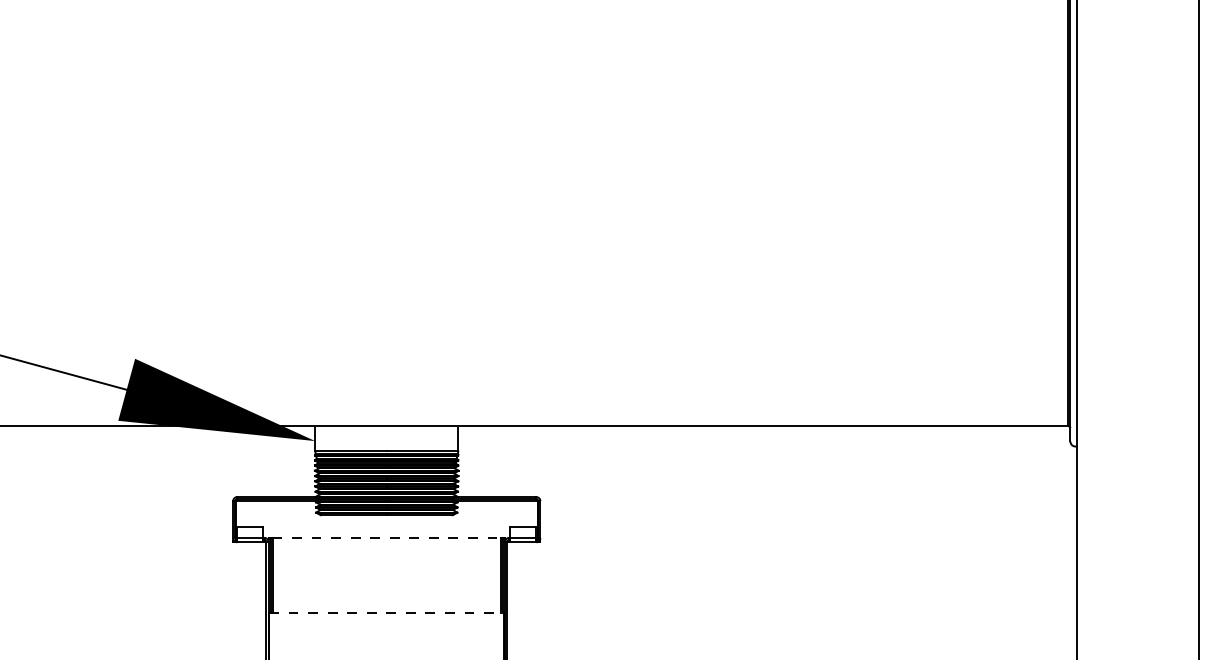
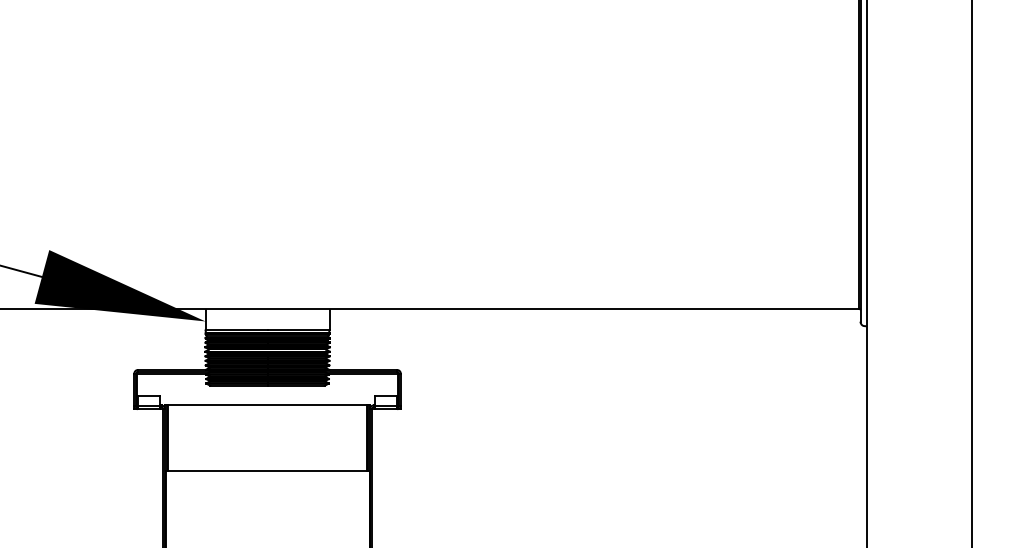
line: (387, 537) -> (268, 405), dashed -> solid
line: (386, 613) -> (267, 471), dashed -> solid

